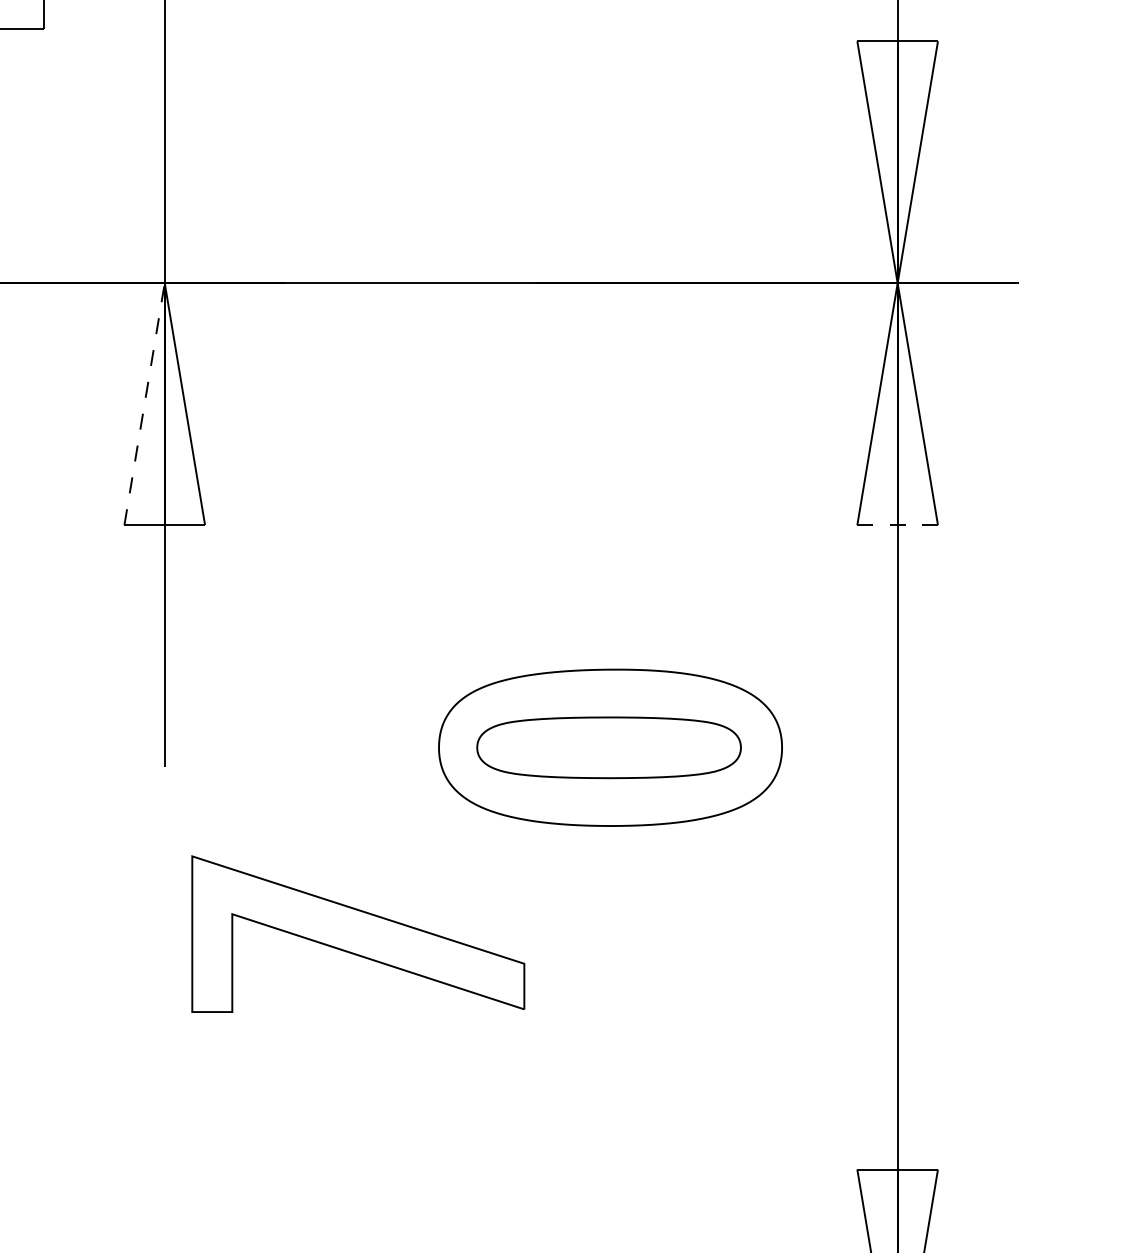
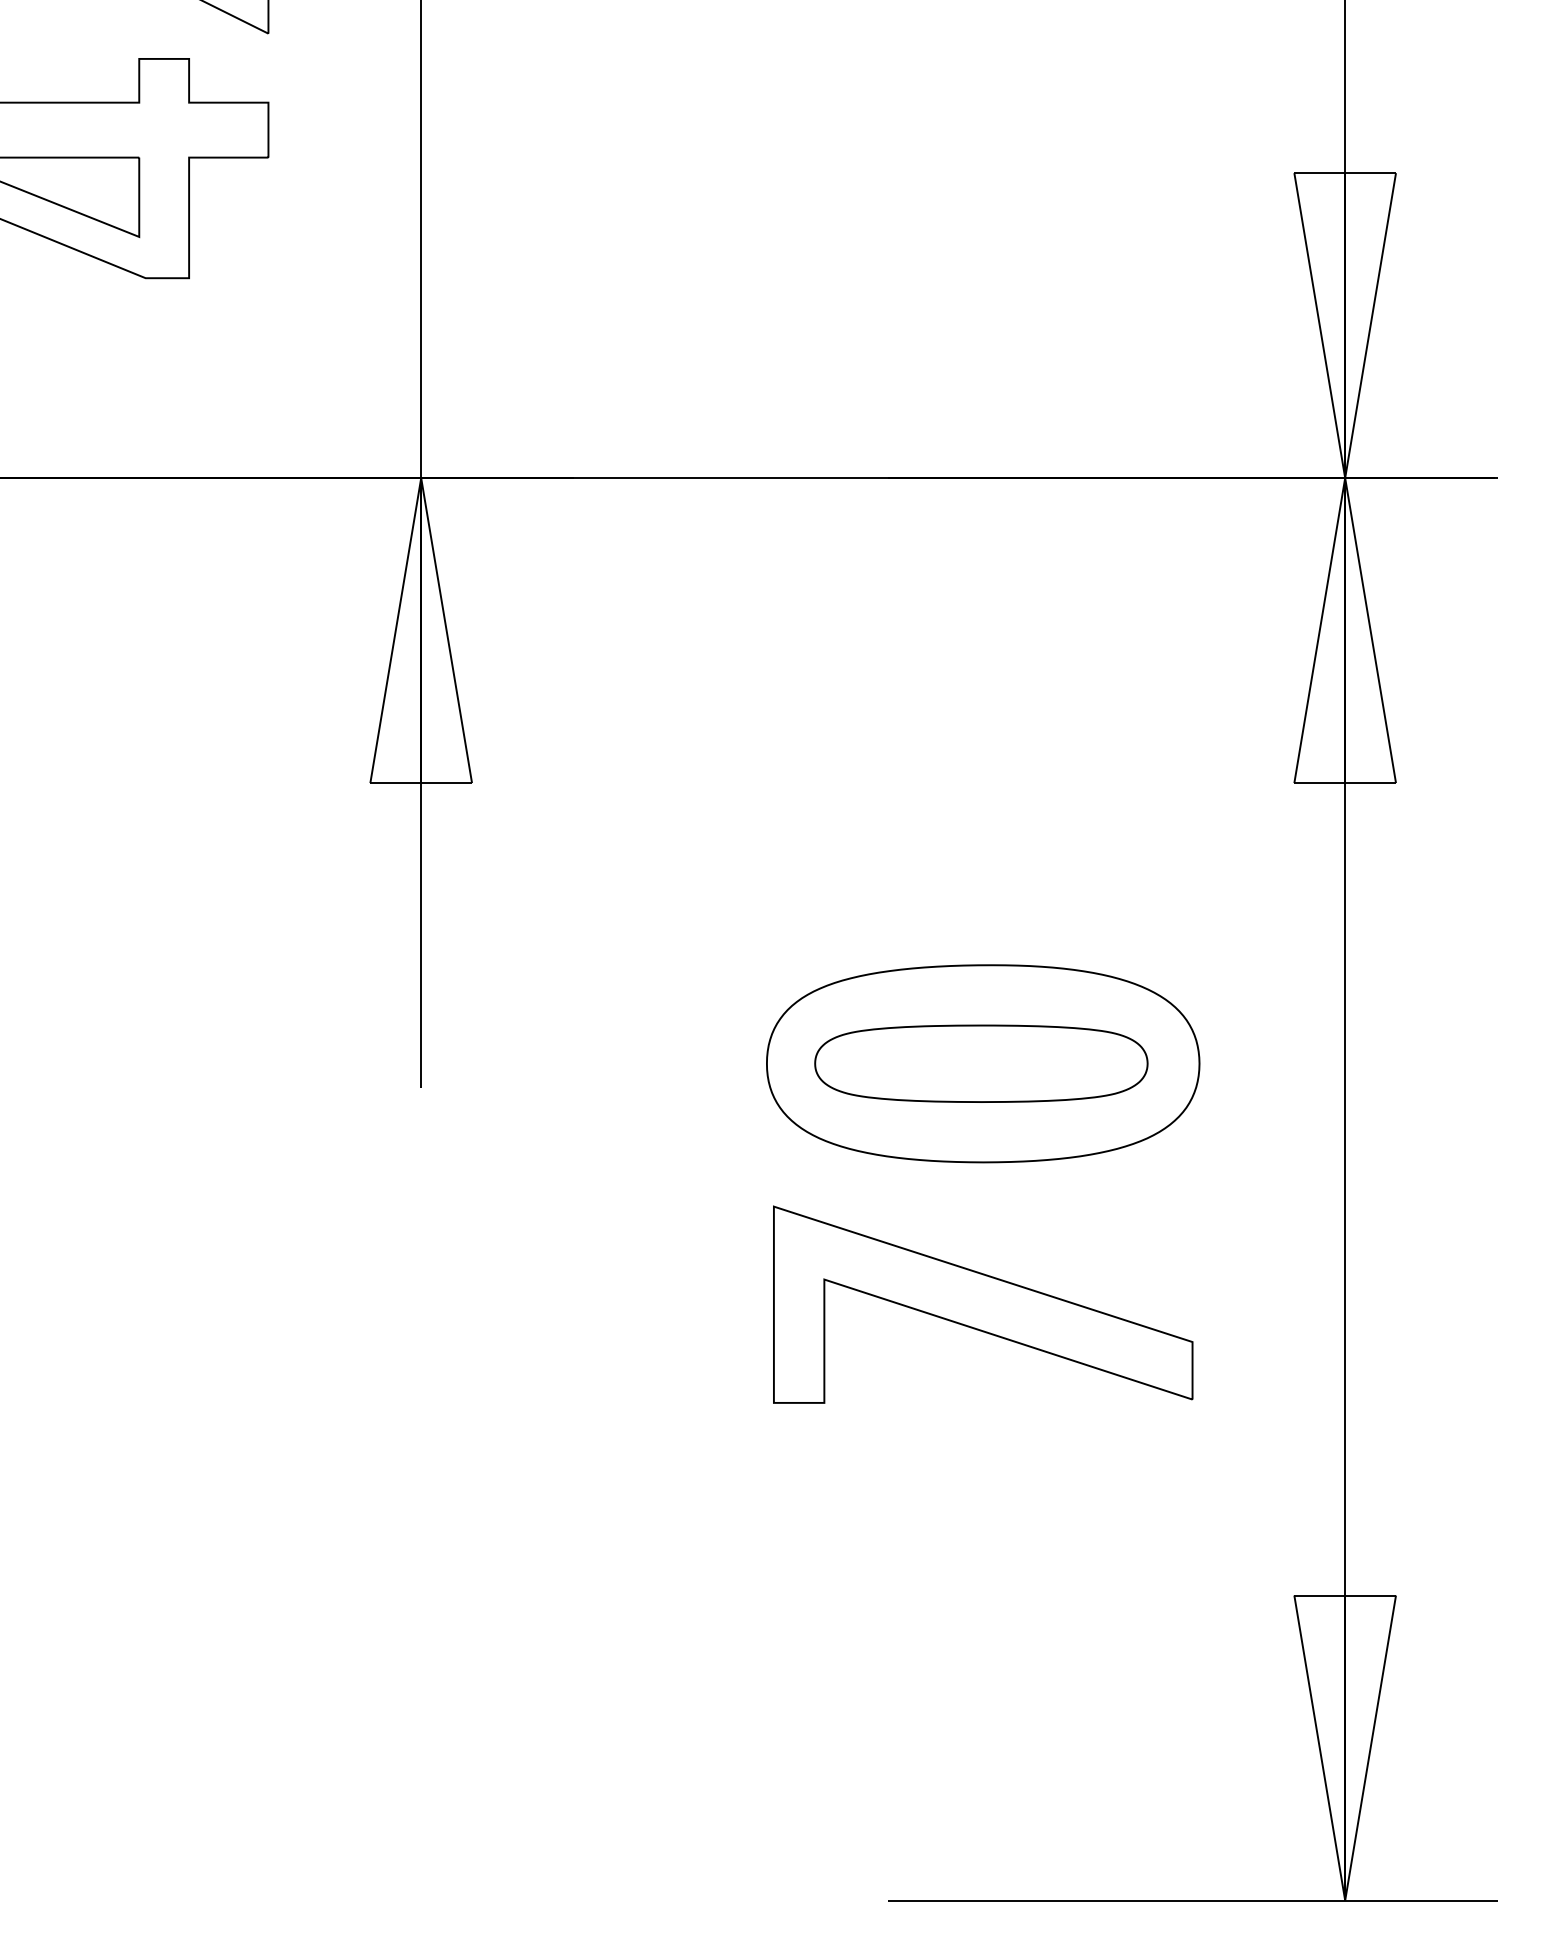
line: (144, 404) -> (395, 630), dashed -> solid
line: (897, 525) -> (1345, 783), dashed -> solid
part: (358, 933) -> (983, 1304), moved

